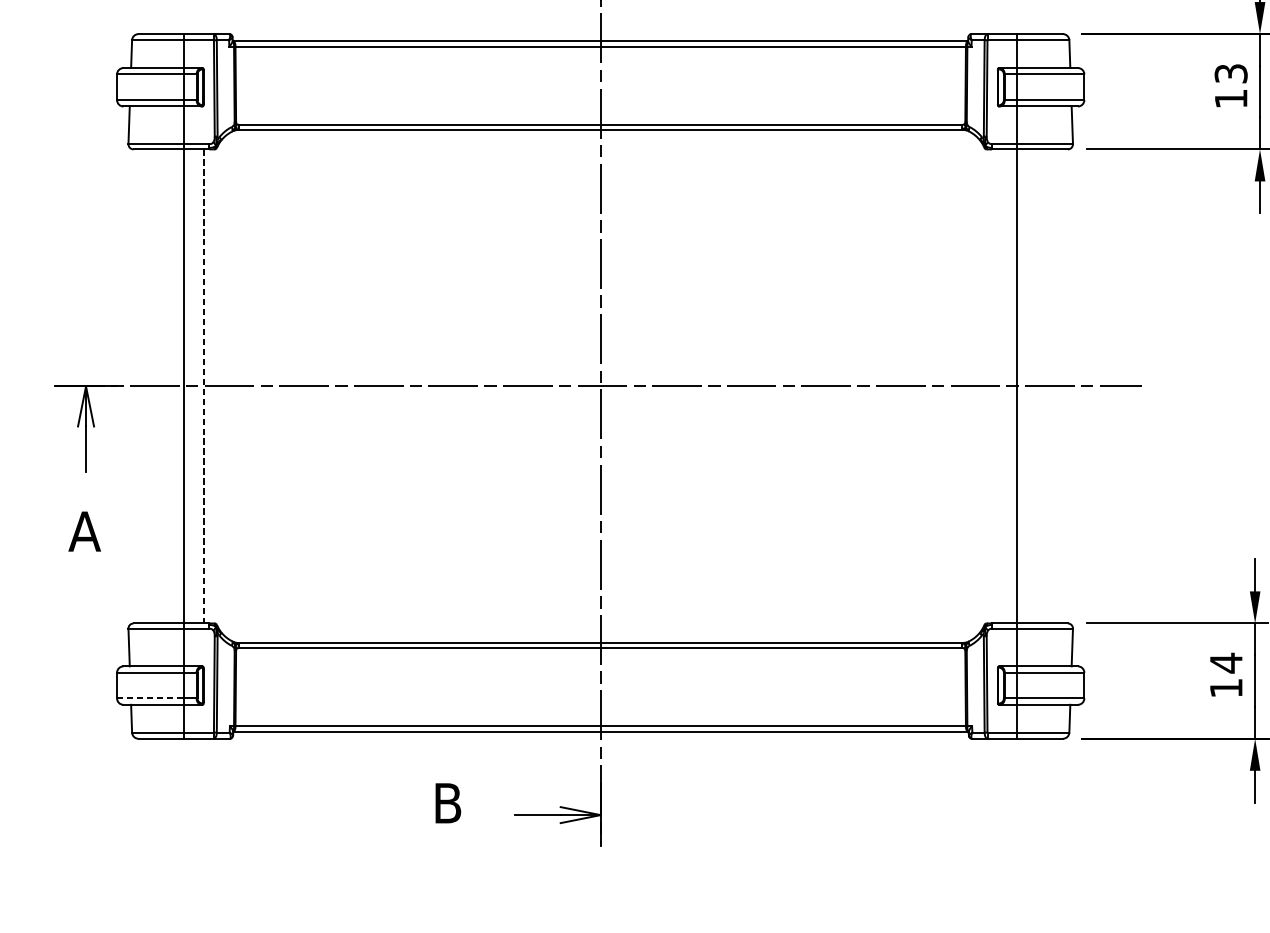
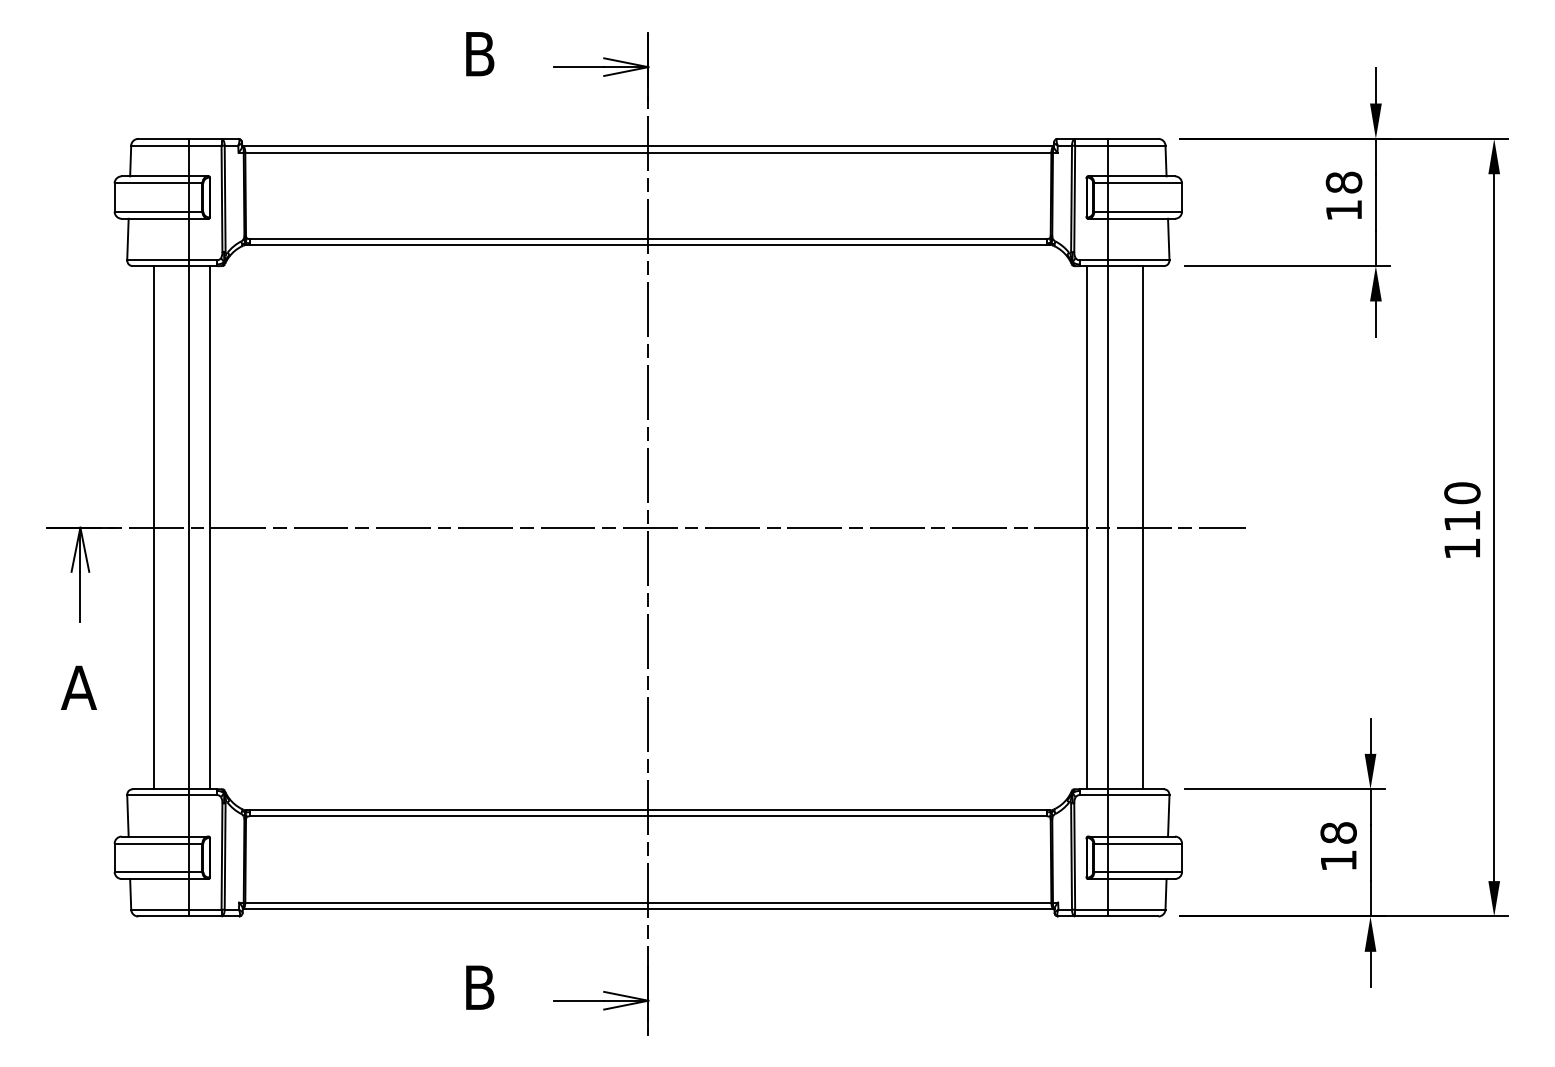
text: (1230, 73) -> (1343, 182), 13 -> 18
line: (152, 386) -> (153, 527), added
line: (203, 386) -> (210, 527), dashed -> solid
line: (997, 386) -> (1086, 527), added
line: (1049, 386) -> (1143, 527), added
text: (1226, 662) -> (1338, 832), 14 -> 18
line: (151, 697) -> (152, 871), dashed -> solid

